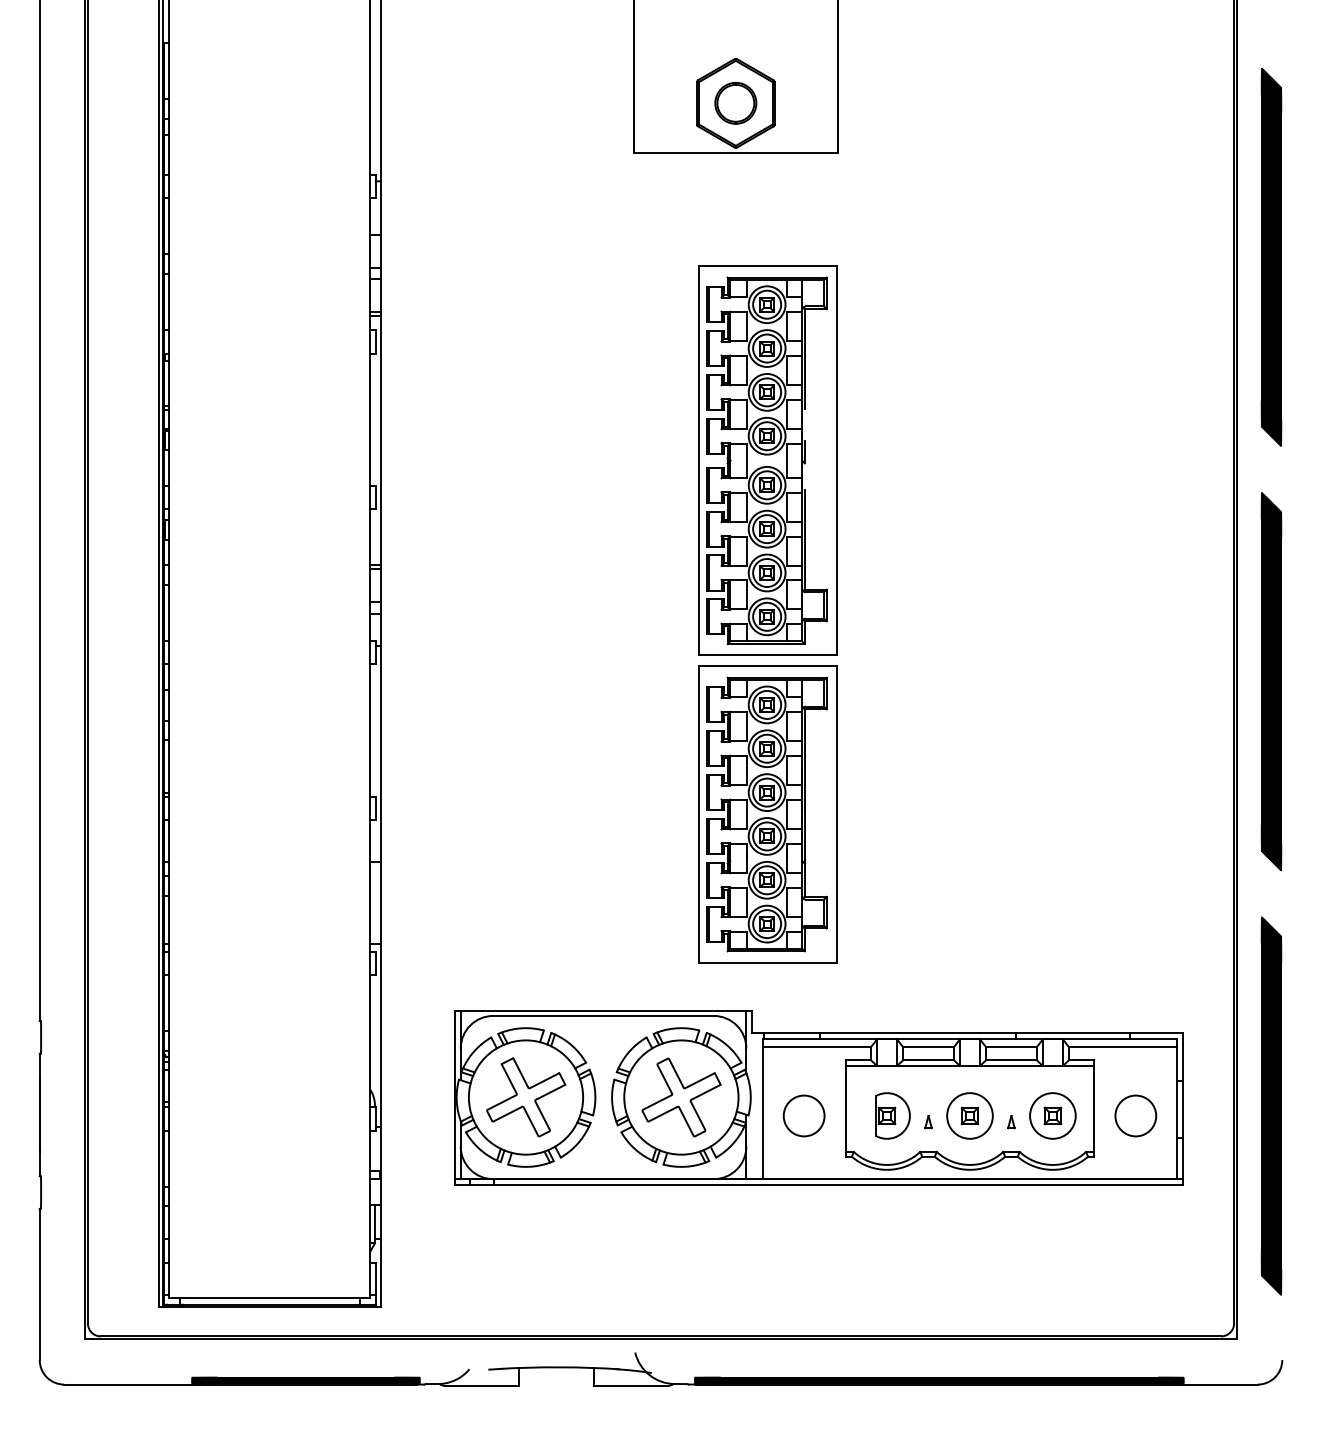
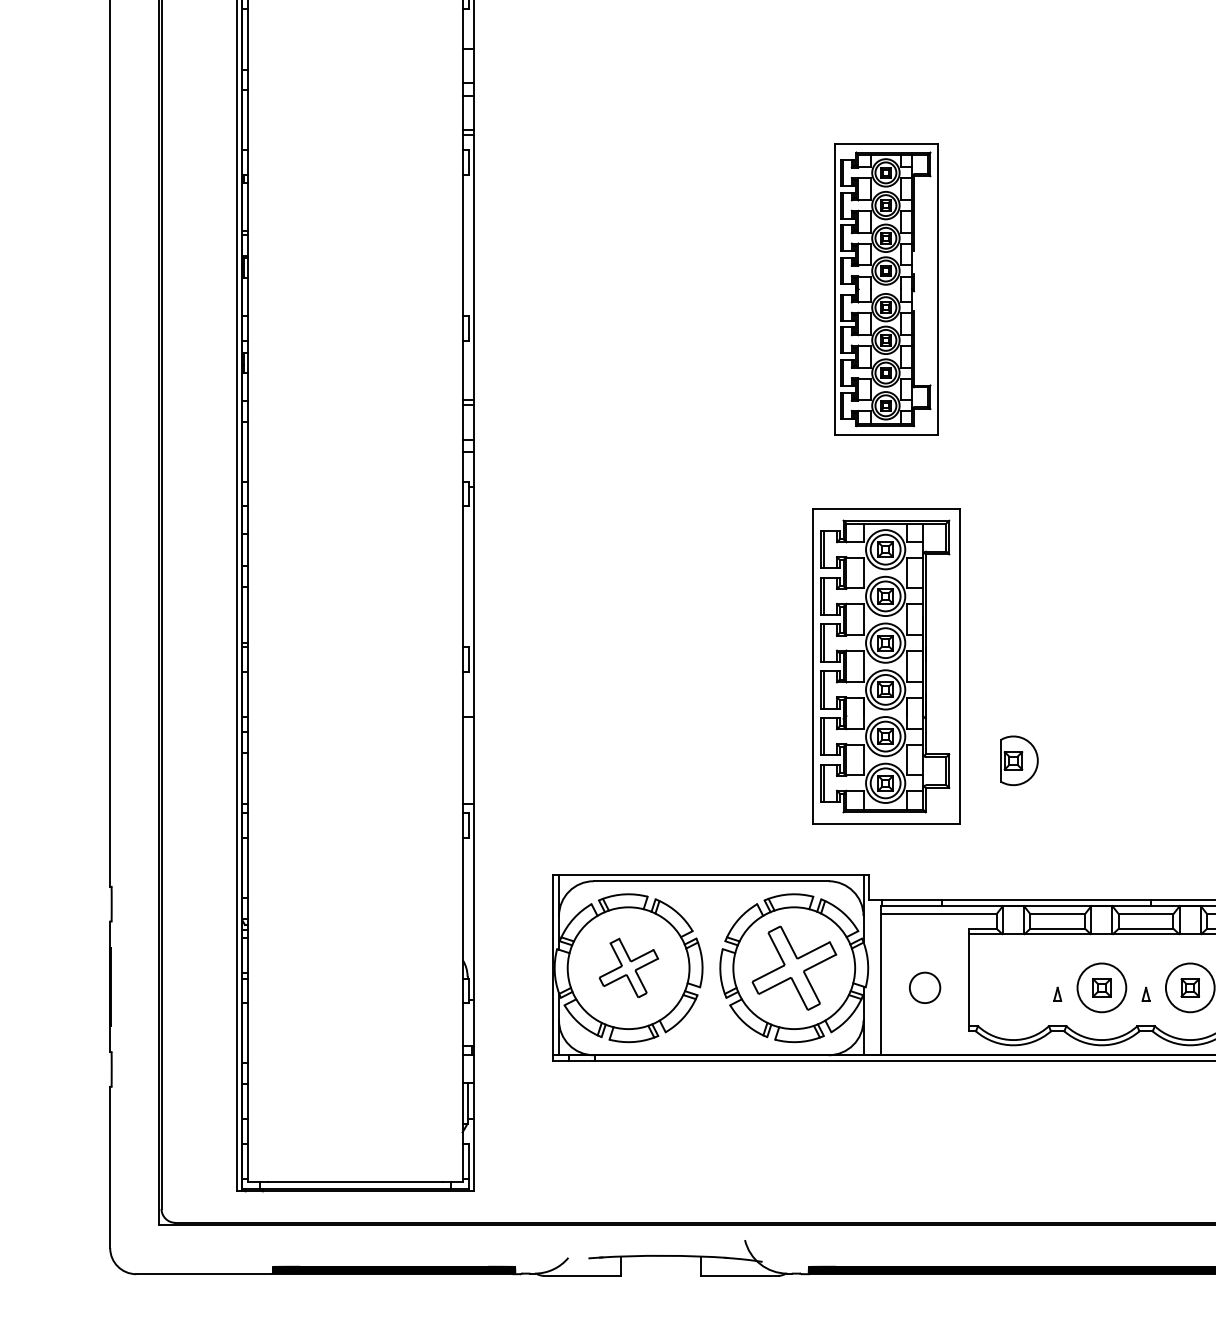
part: (767, 460) -> (886, 289), size x0.7
part: (526, 1097) -> (629, 968), size x0.7
circle: (803, 1115) -> (924, 987), size x0.7
part: (892, 1115) -> (1019, 760), moved

